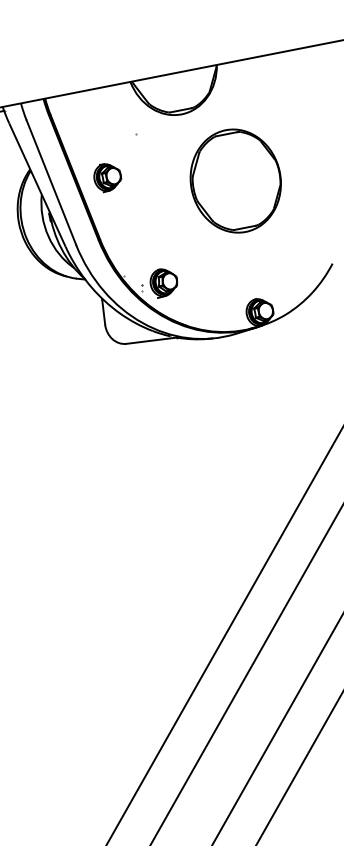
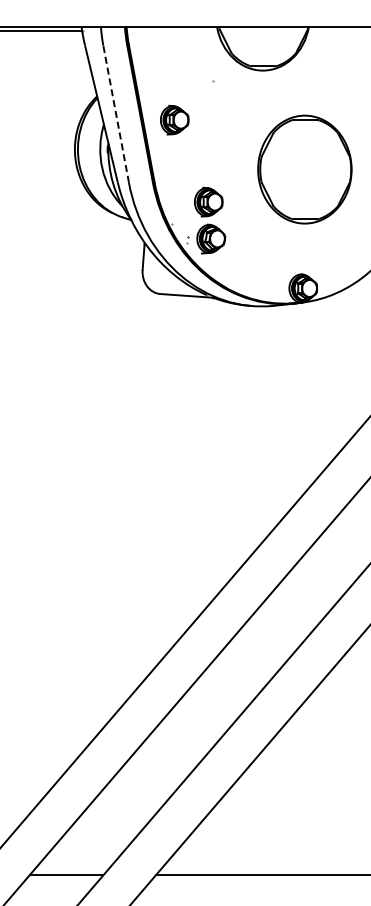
part: (235, 181) -> (304, 169), moved
line: (51, 182) -> (116, 114), solid -> dashed
part: (154, 247) -> (208, 201), added

